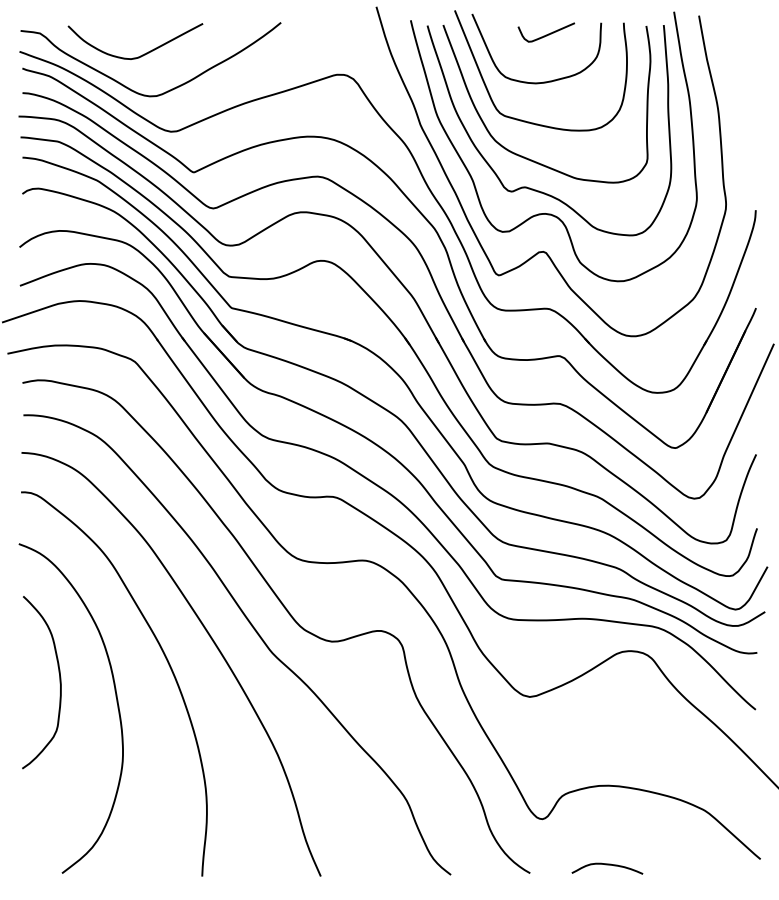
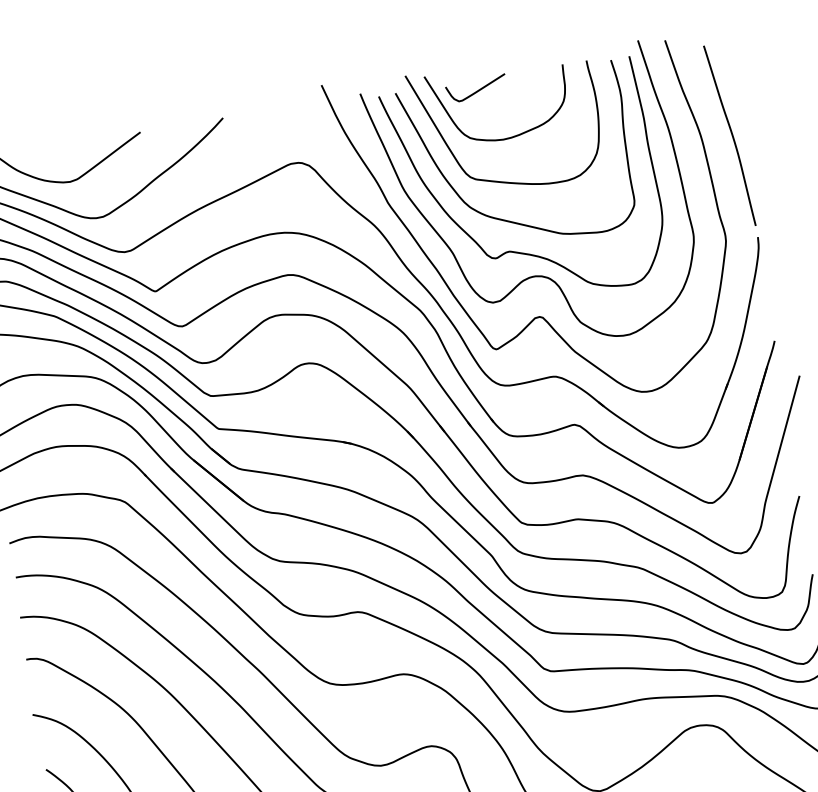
curve: (546, 34) -> (476, 90), moved
curve: (746, 112) -> (731, 135), added

